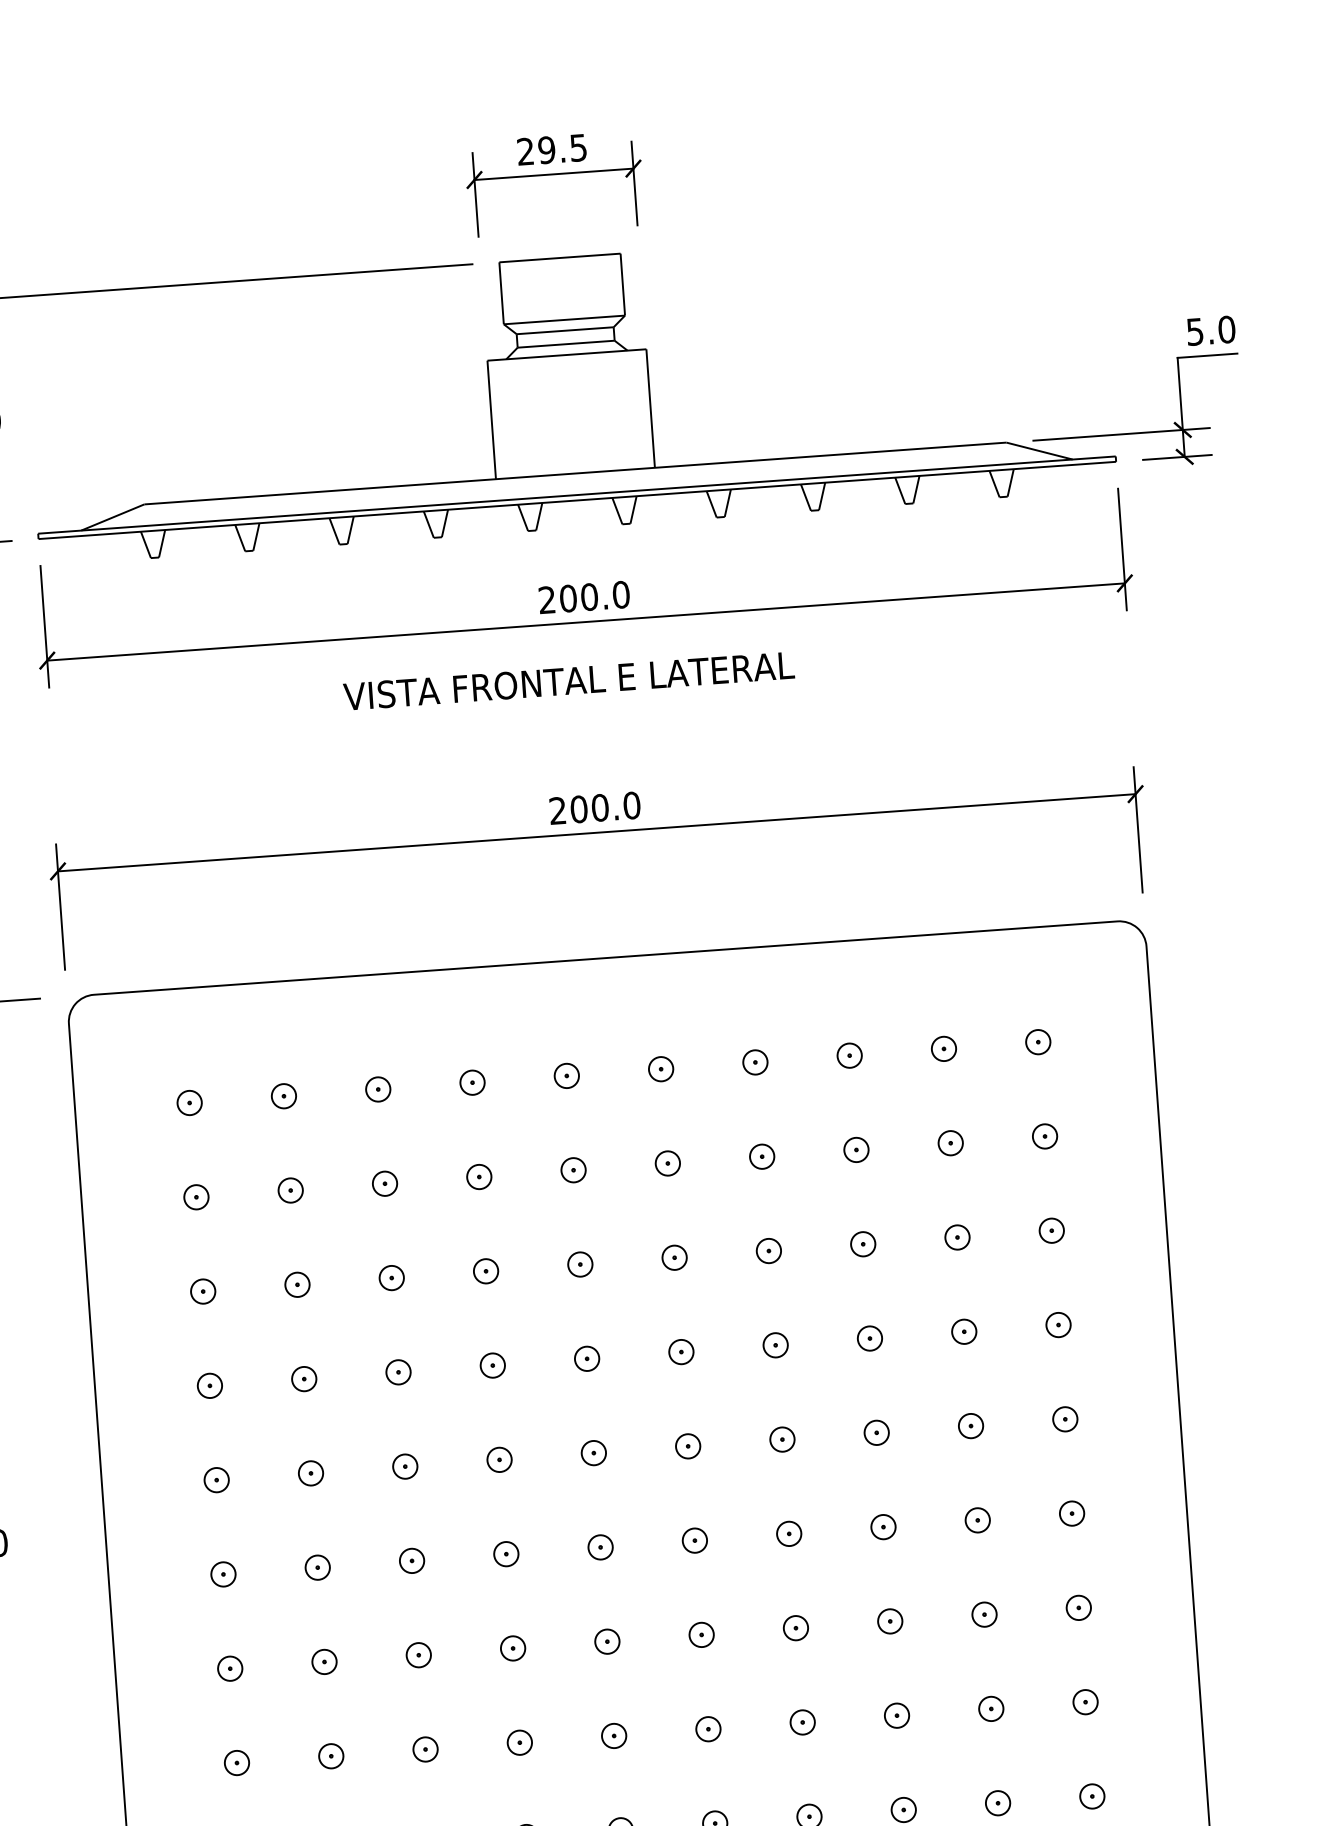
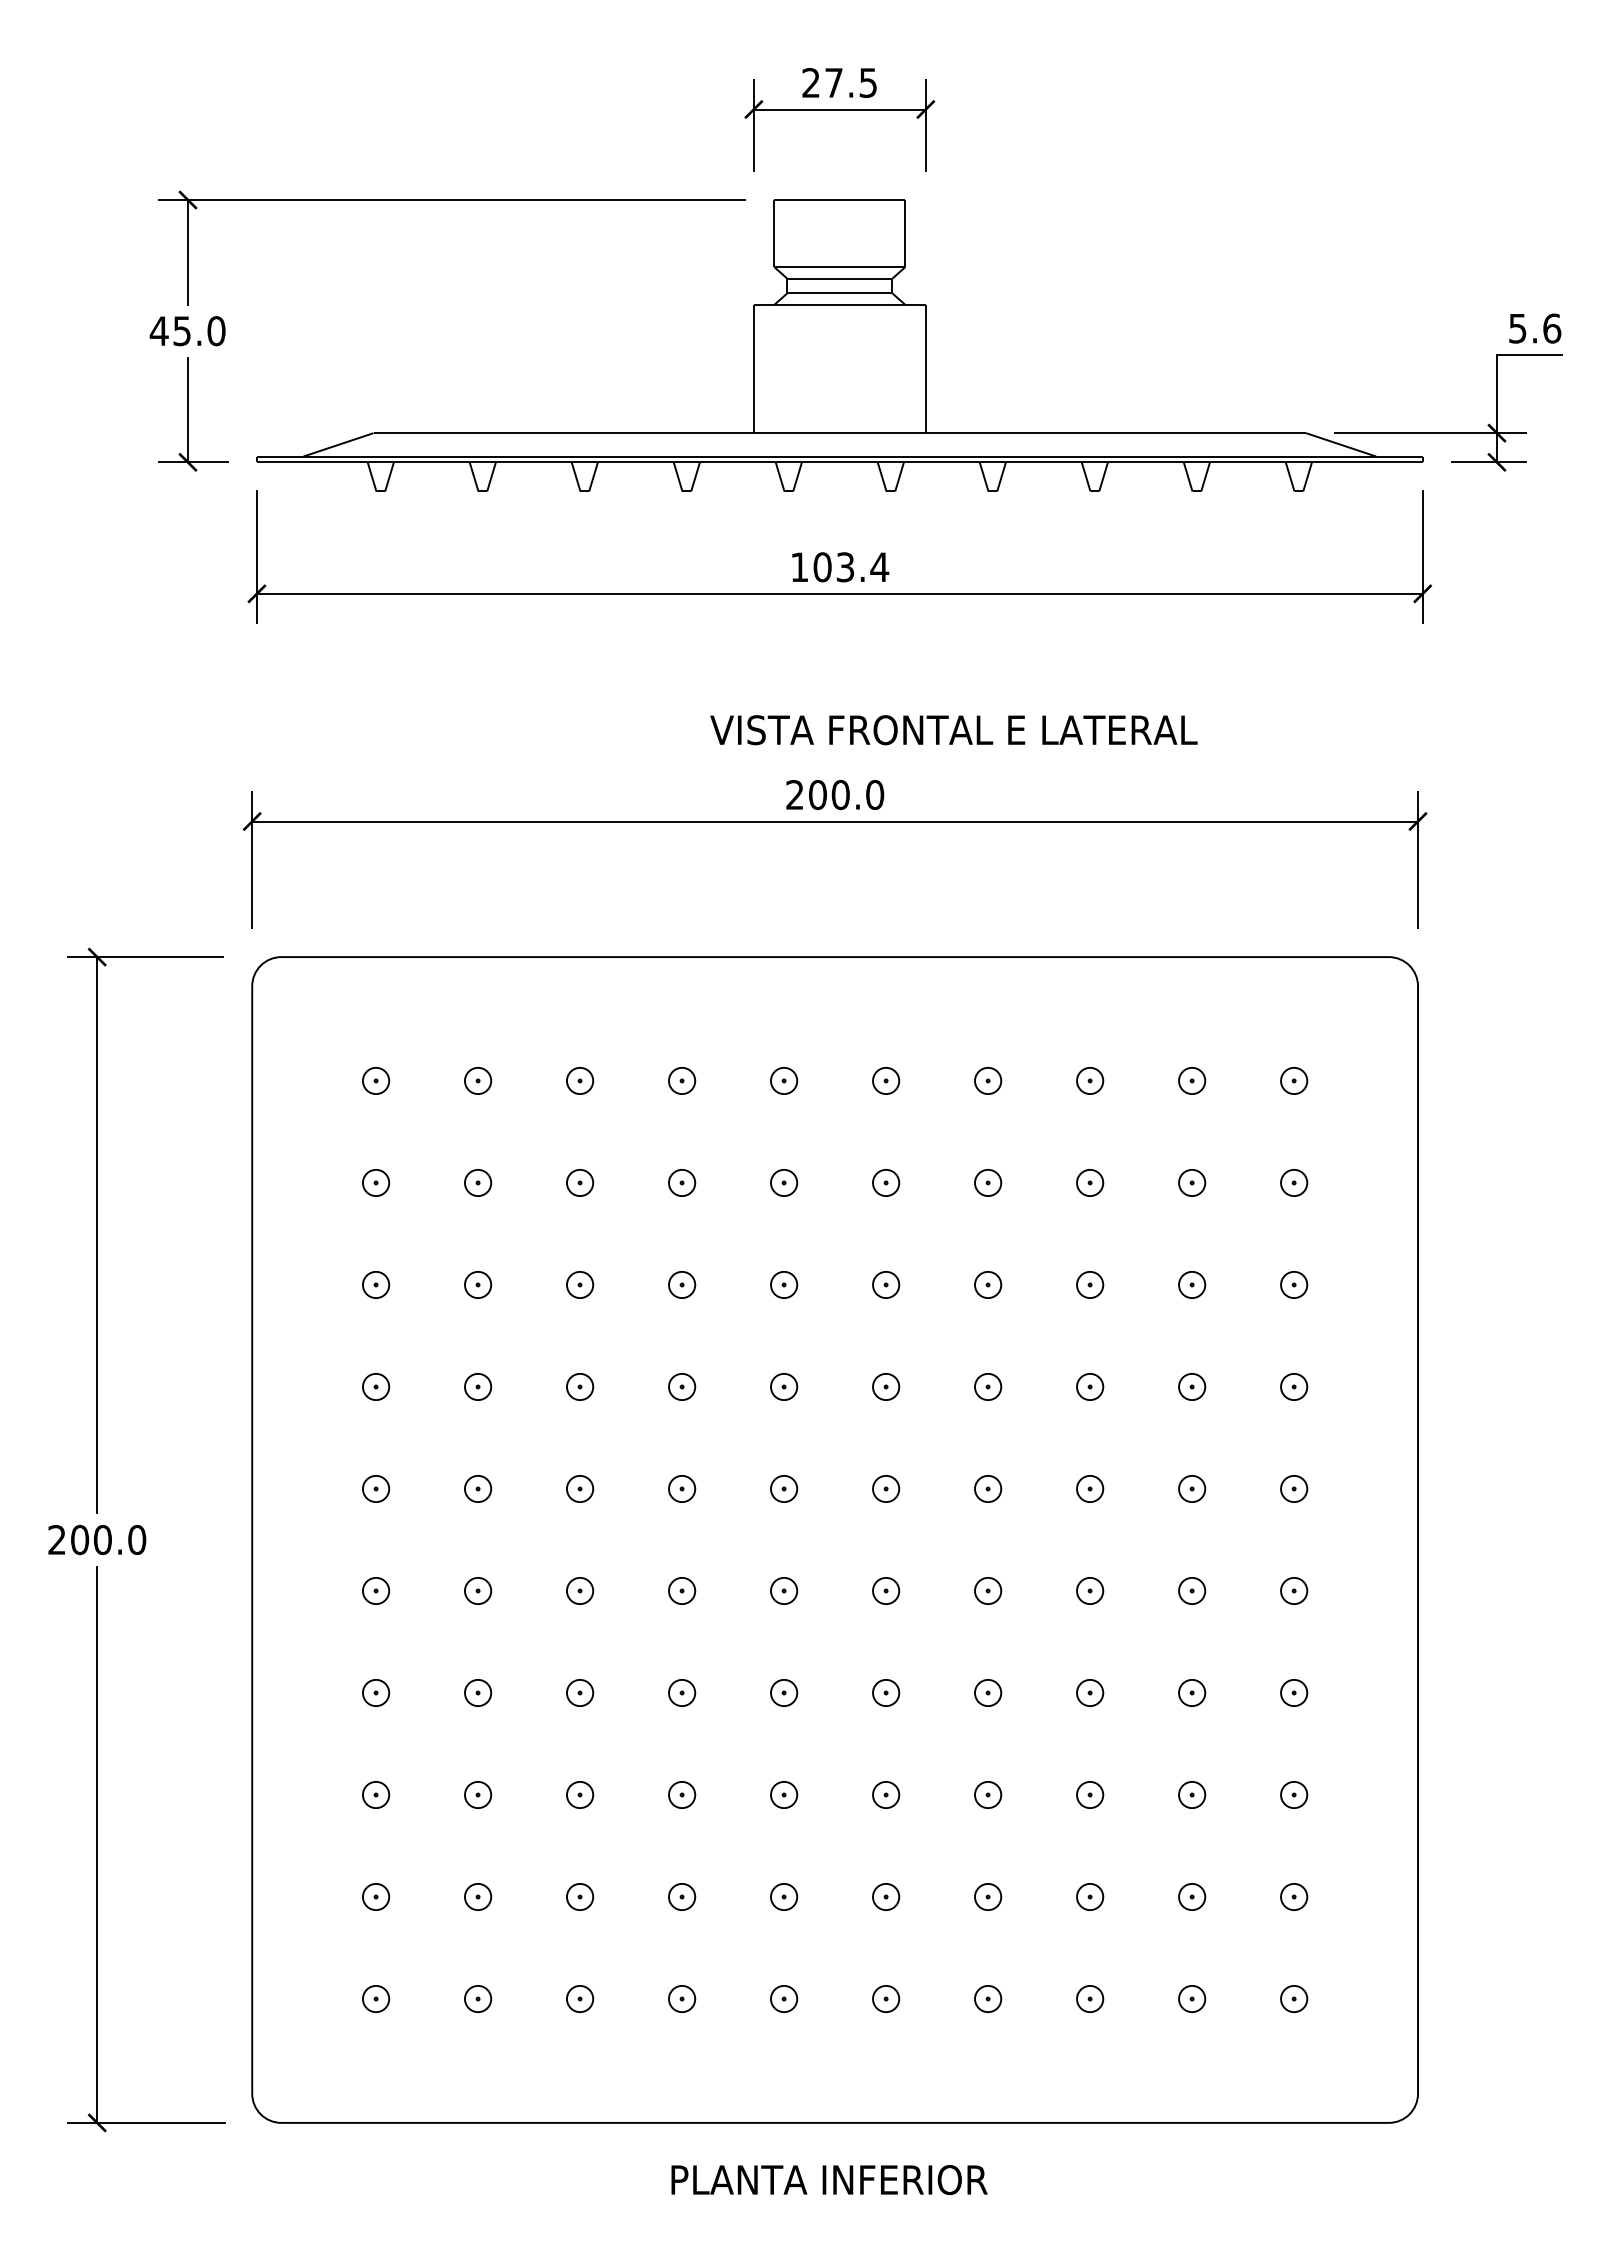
text: (546, 150) -> (833, 83), 29.5 -> 27.5
text: (1227, 329) -> (1552, 328), 5.0 -> 5.6
text: (584, 597) -> (840, 567), 200.0 -> 103.4
text: (568, 681) -> (953, 730), moved

